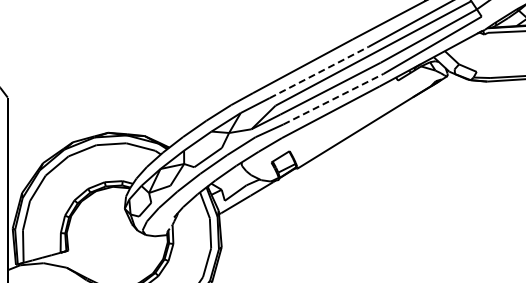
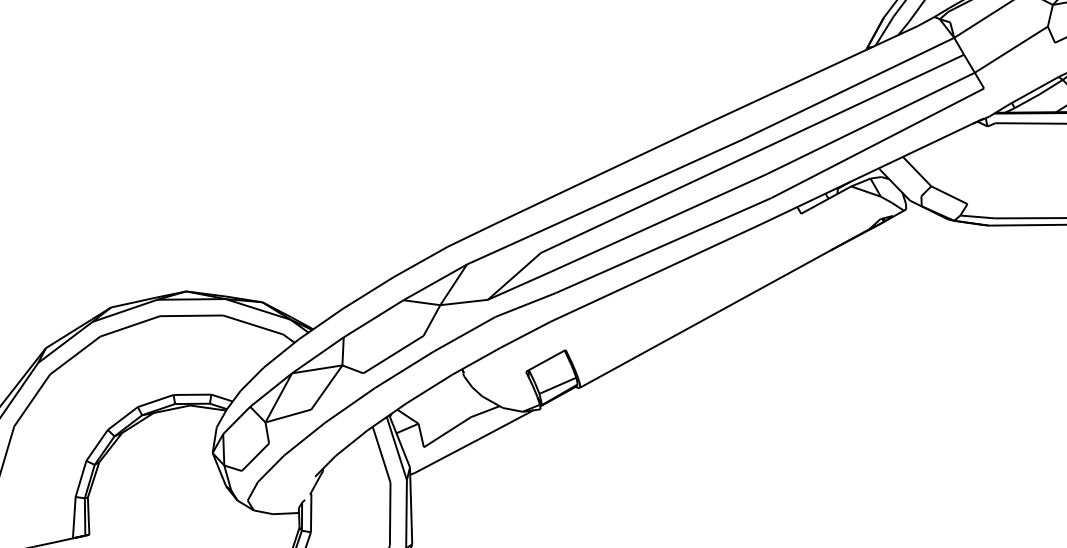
line: (319, 72) -> (636, 187), dashed -> solid
line: (333, 98) -> (663, 244), dashed -> solid

